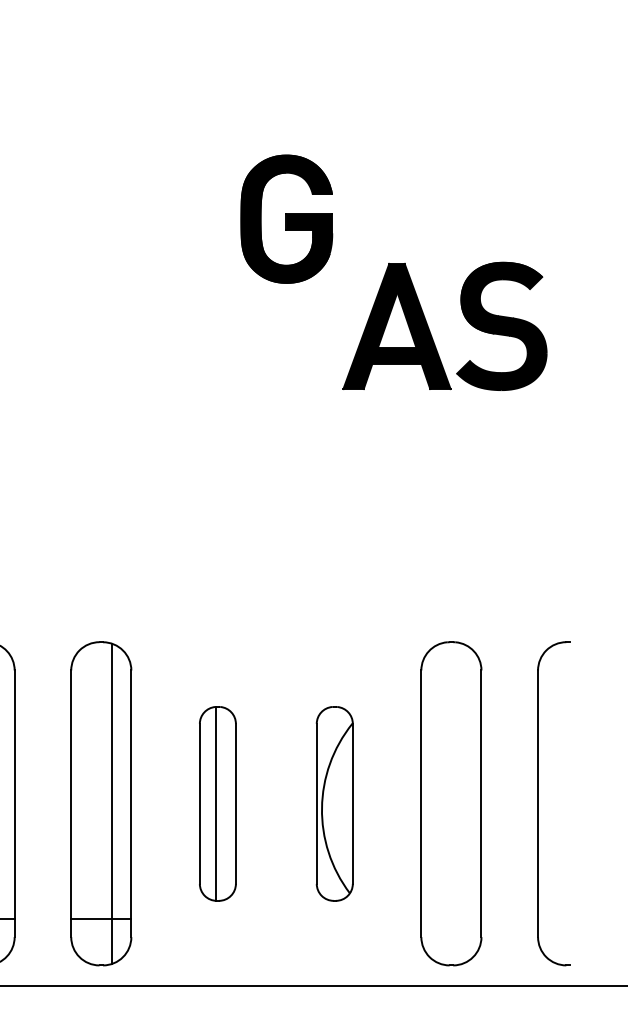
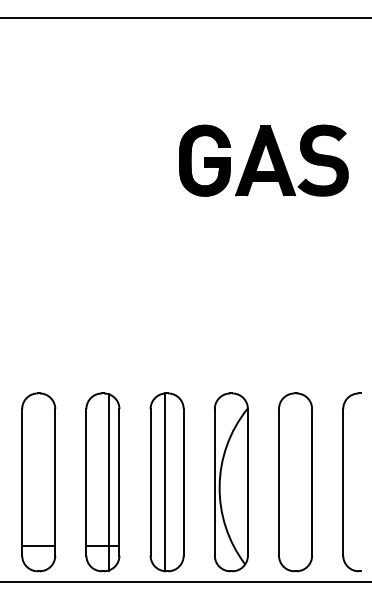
part: (431, 329) -> (284, 162), moved
part: (216, 804) -> (166, 482), size x1.67
part: (334, 804) -> (231, 482), size x1.67

